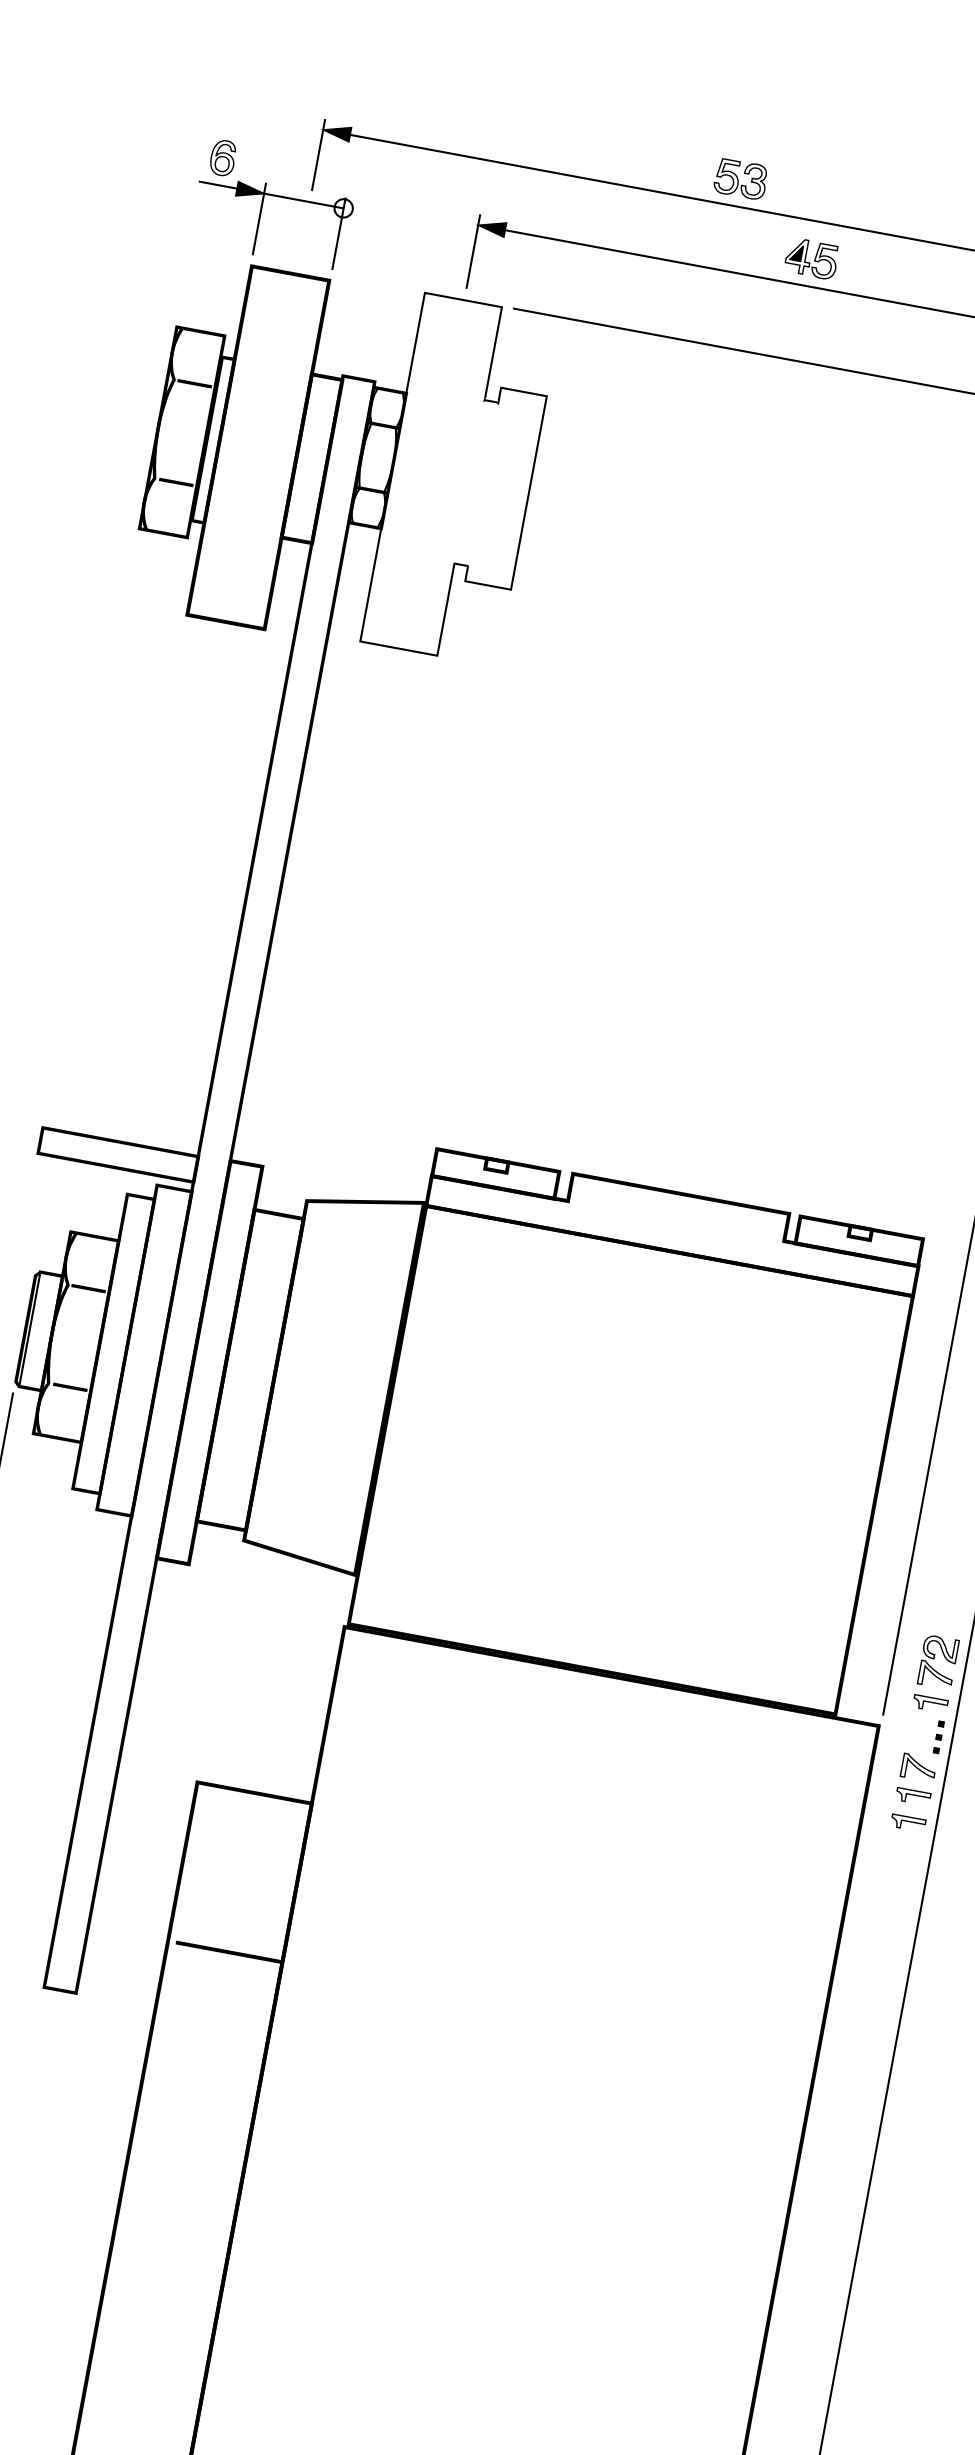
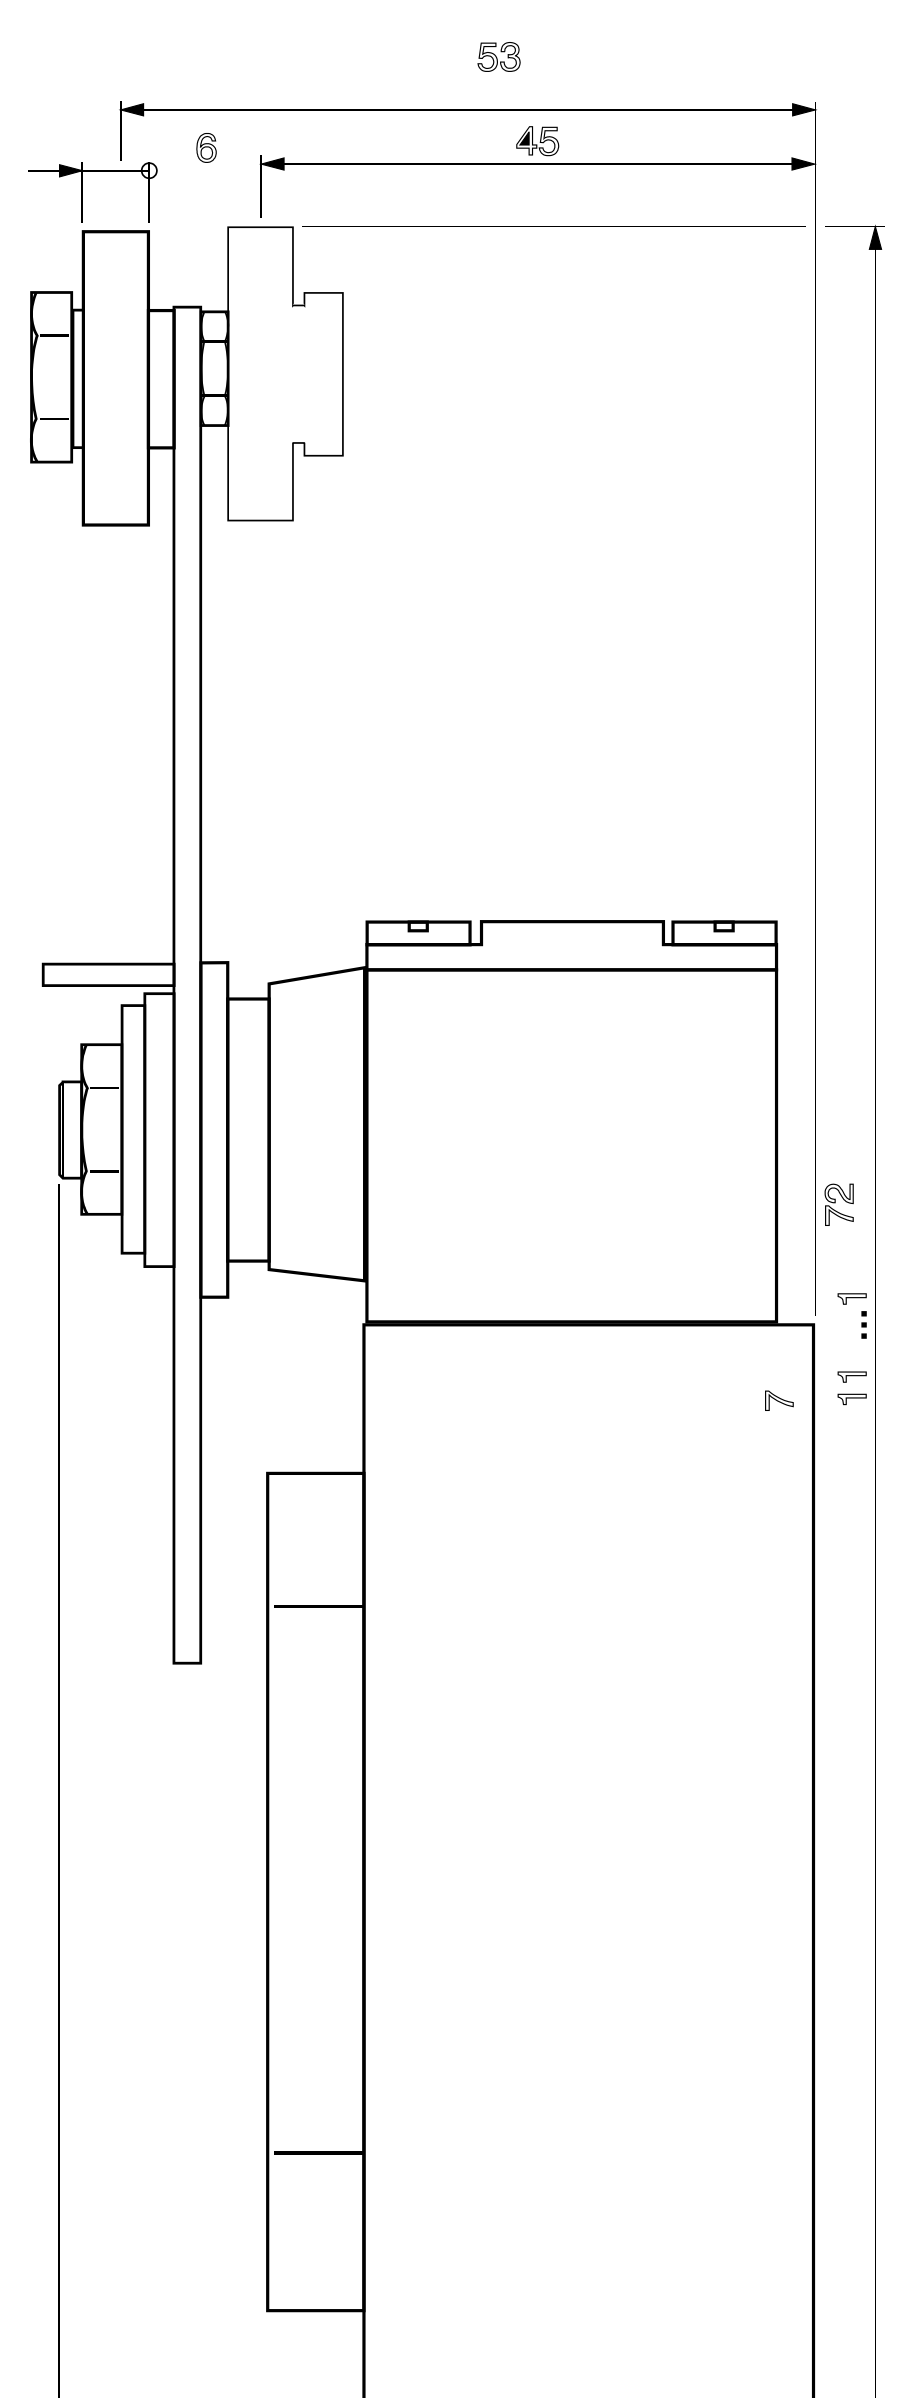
part: (223, 157) -> (206, 147), moved
part: (740, 178) -> (498, 56), moved
part: (937, 1661) -> (838, 1204), moved
part: (919, 1767) -> (779, 1400), moved

